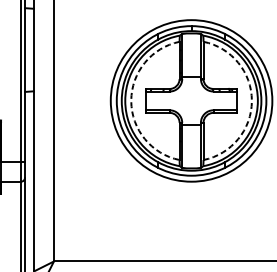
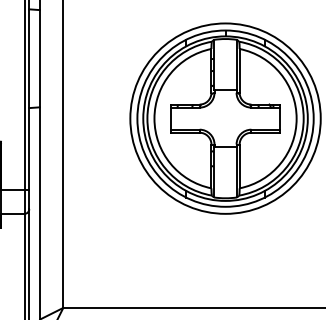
arc: (131, 100) -> (154, 118), dashed -> solid
arc: (251, 100) -> (296, 118), dashed -> solid

